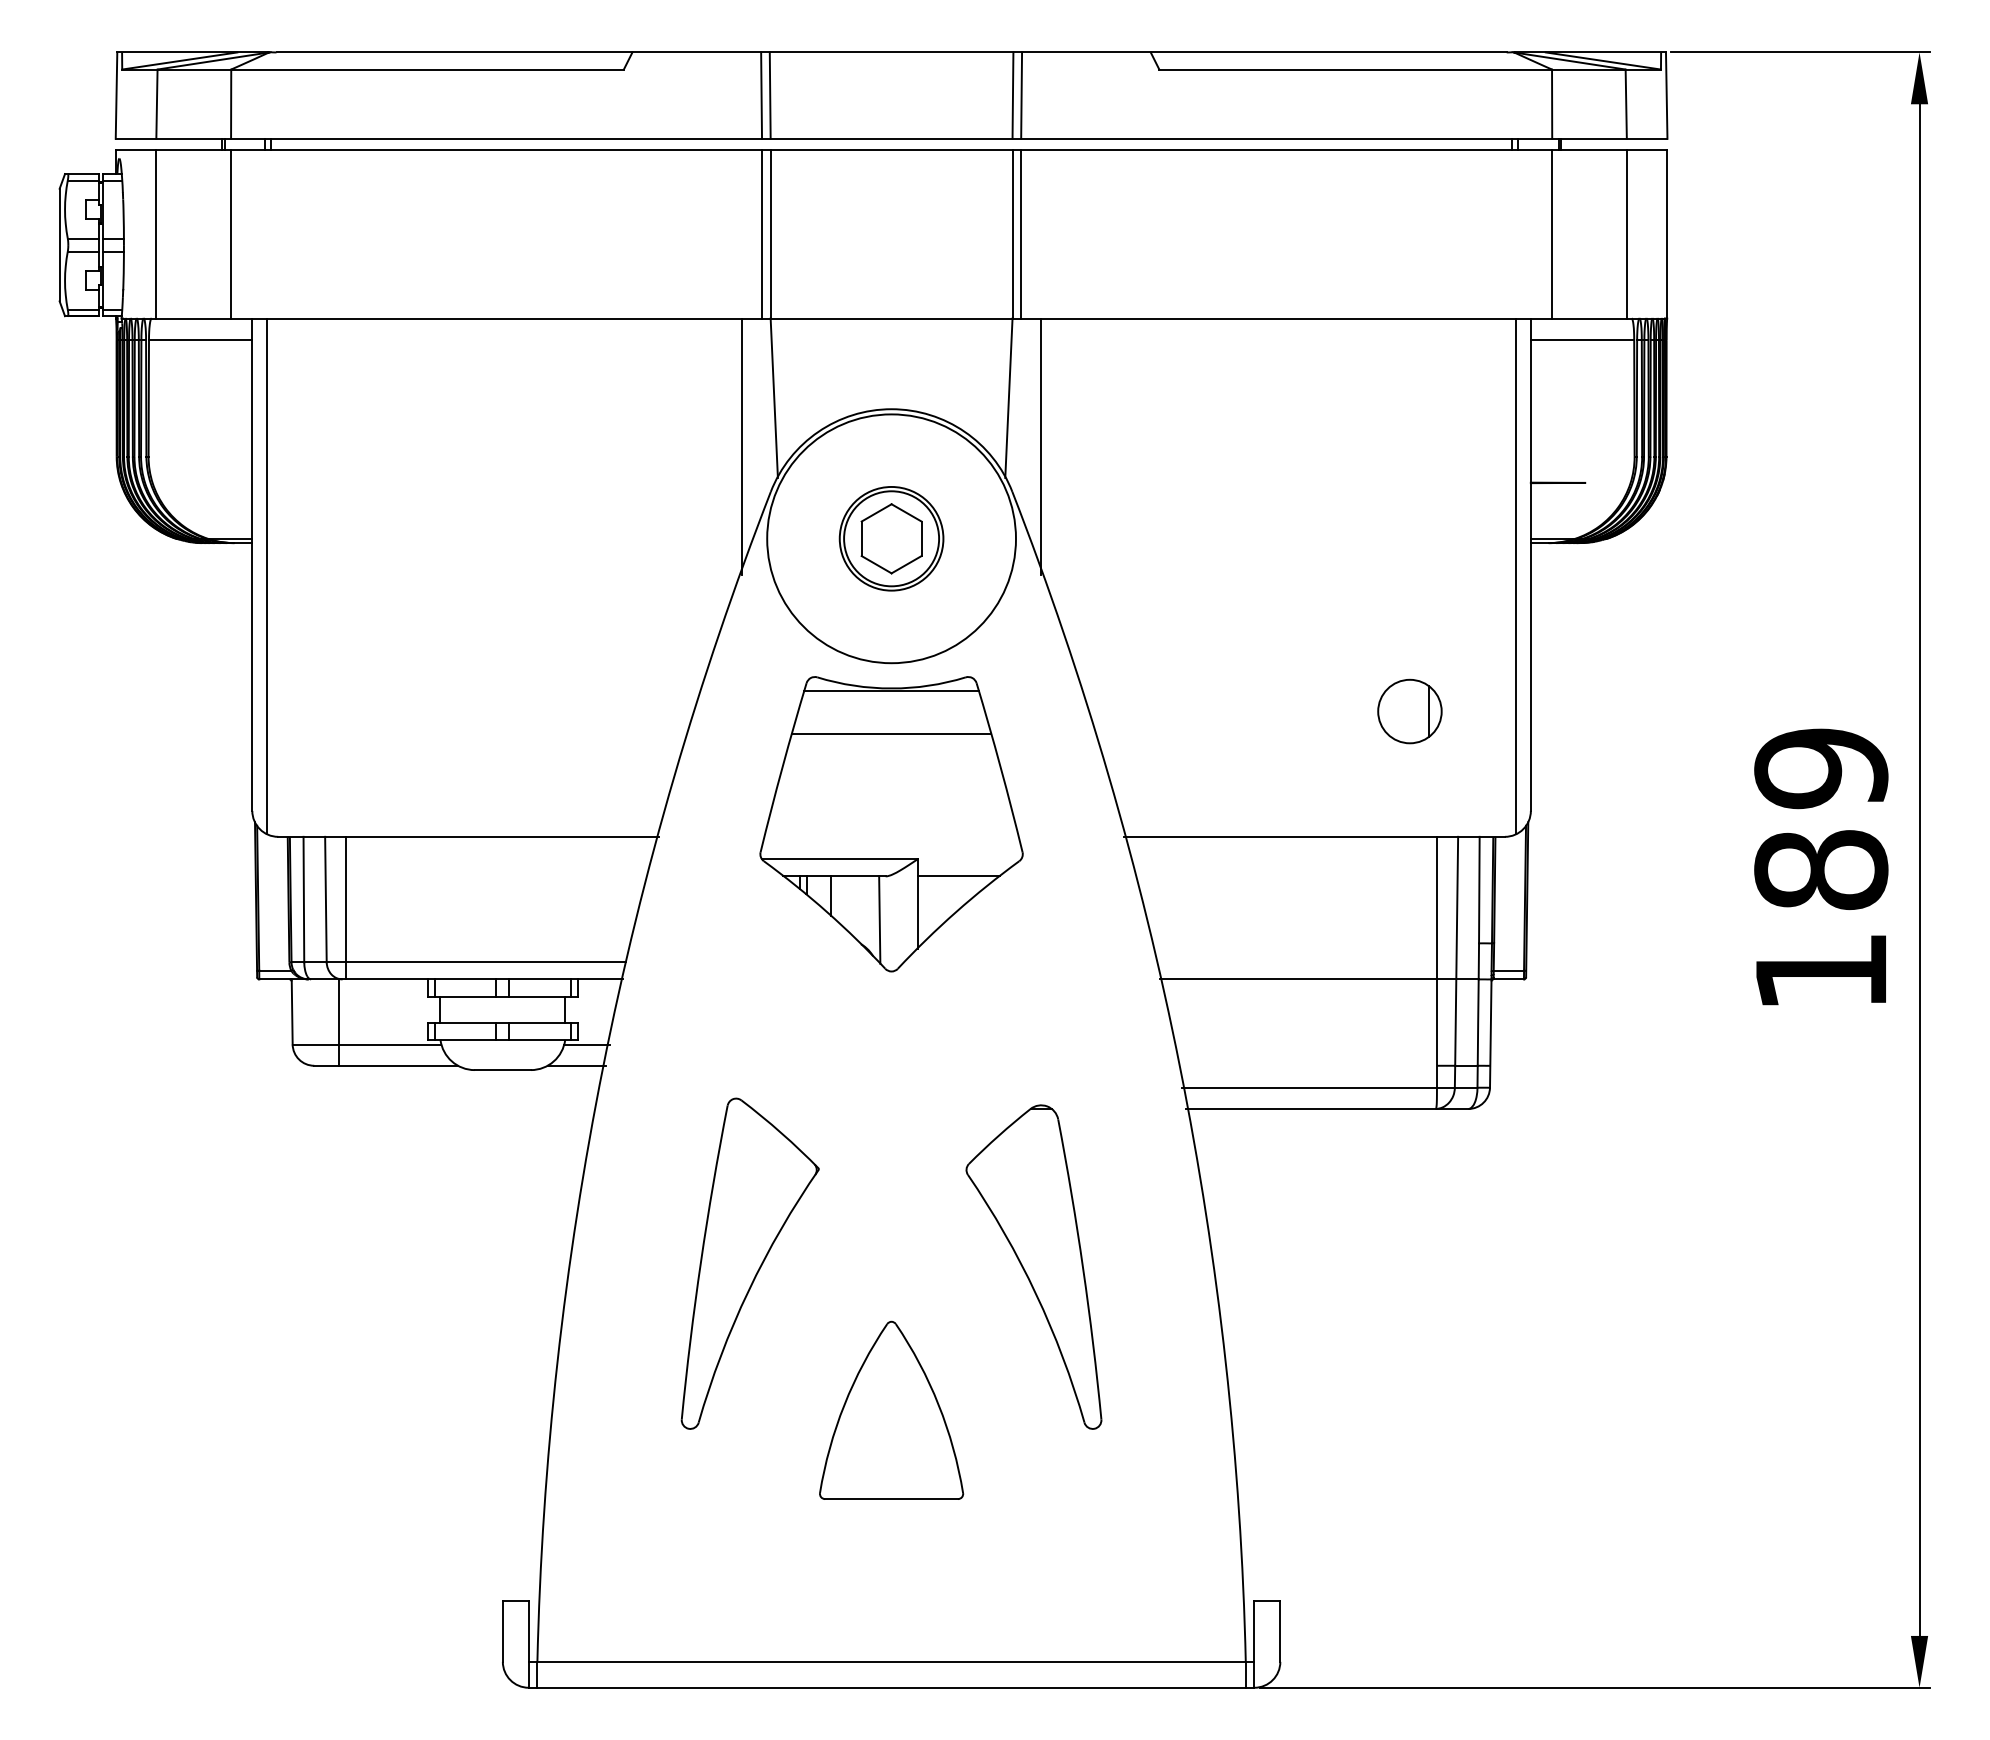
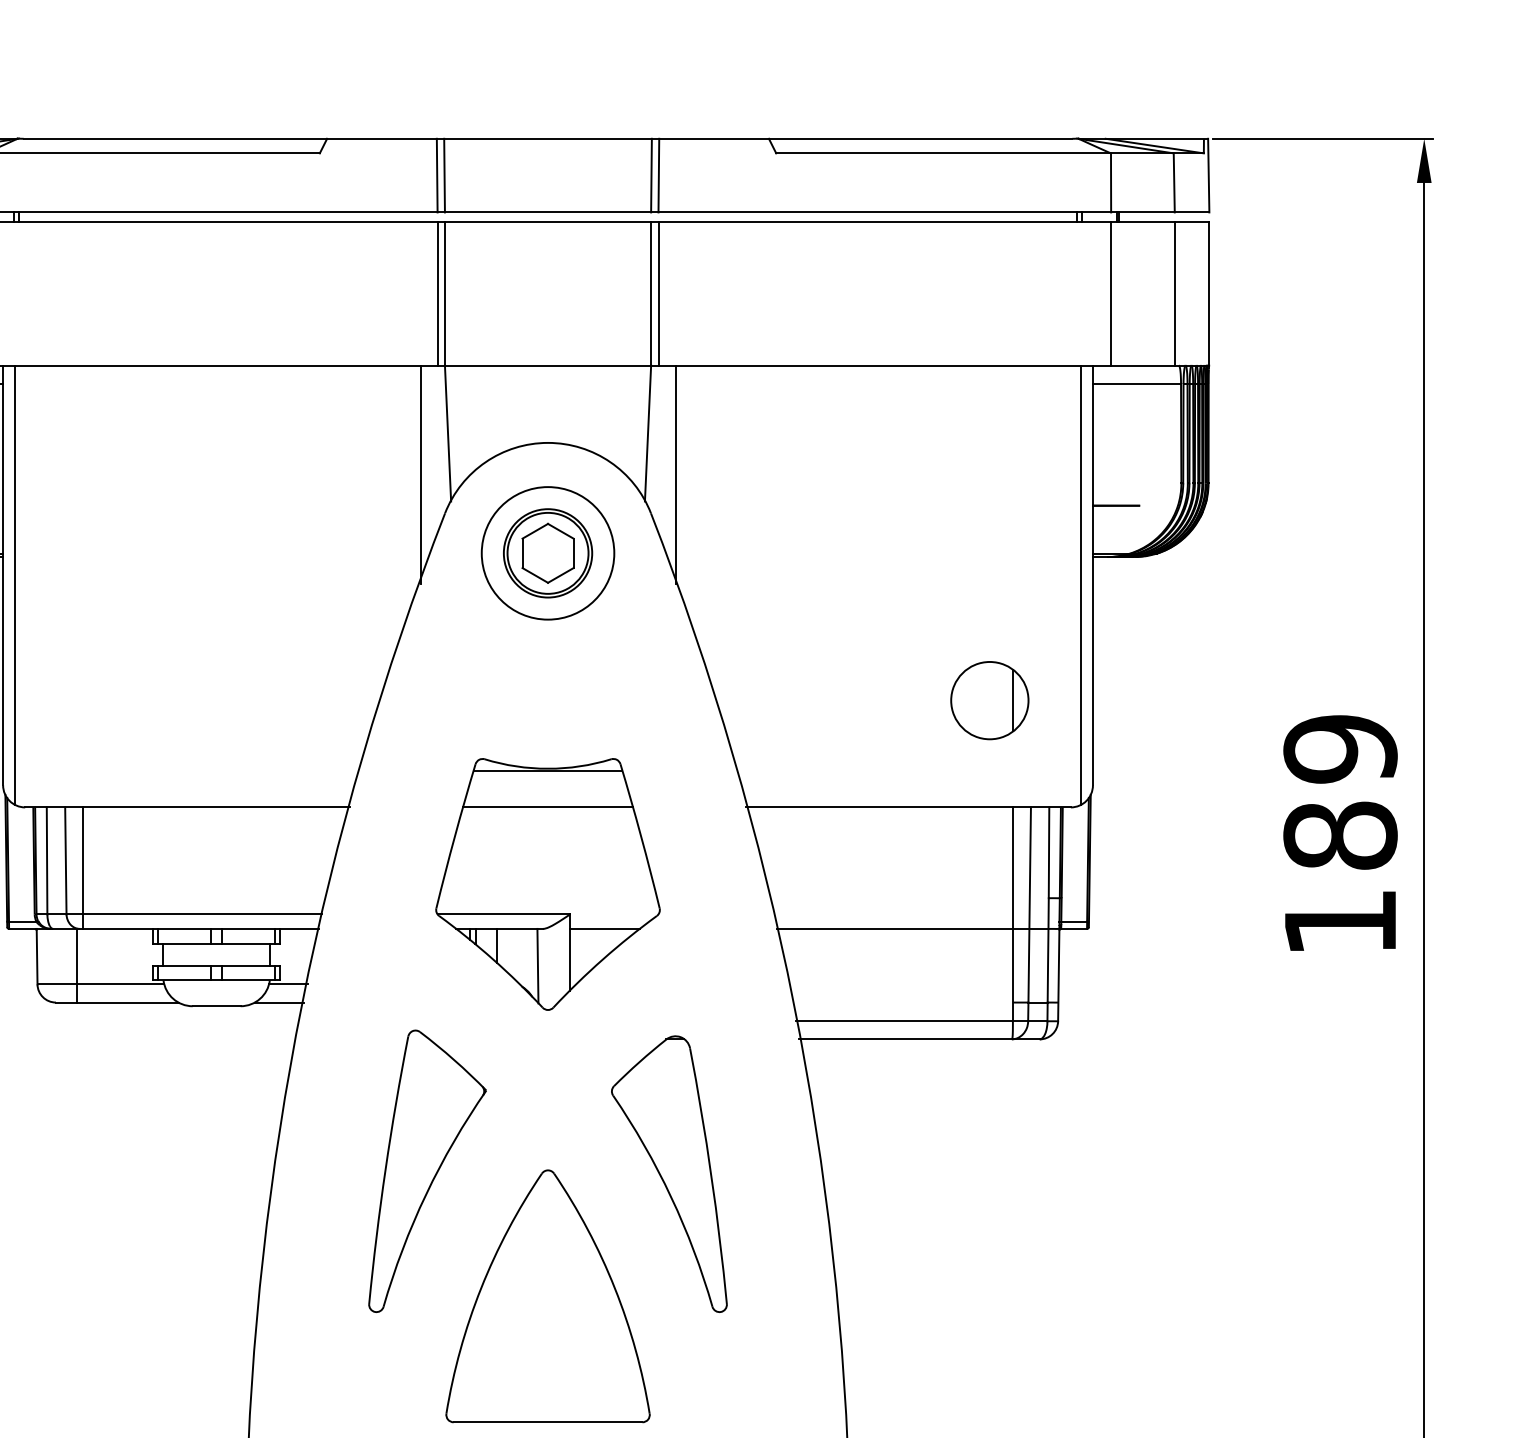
circle: (891, 538) -> (547, 553), size x0.62
part: (1409, 711) -> (989, 700), size x1.43
part: (891, 824) -> (547, 884), moved
part: (891, 1410) -> (547, 1296), size x1.67

